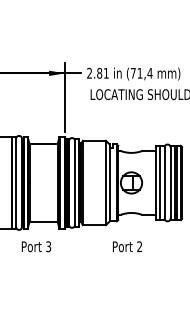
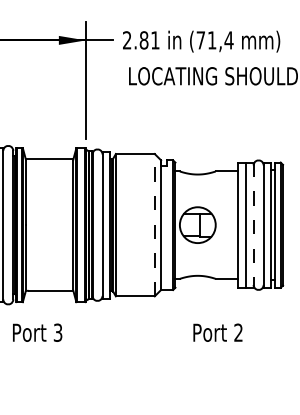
line: (105, 182) -> (153, 224), solid -> dashed
line: (164, 183) -> (253, 226), solid -> dashed
text: (127, 246) -> (218, 332), moved

